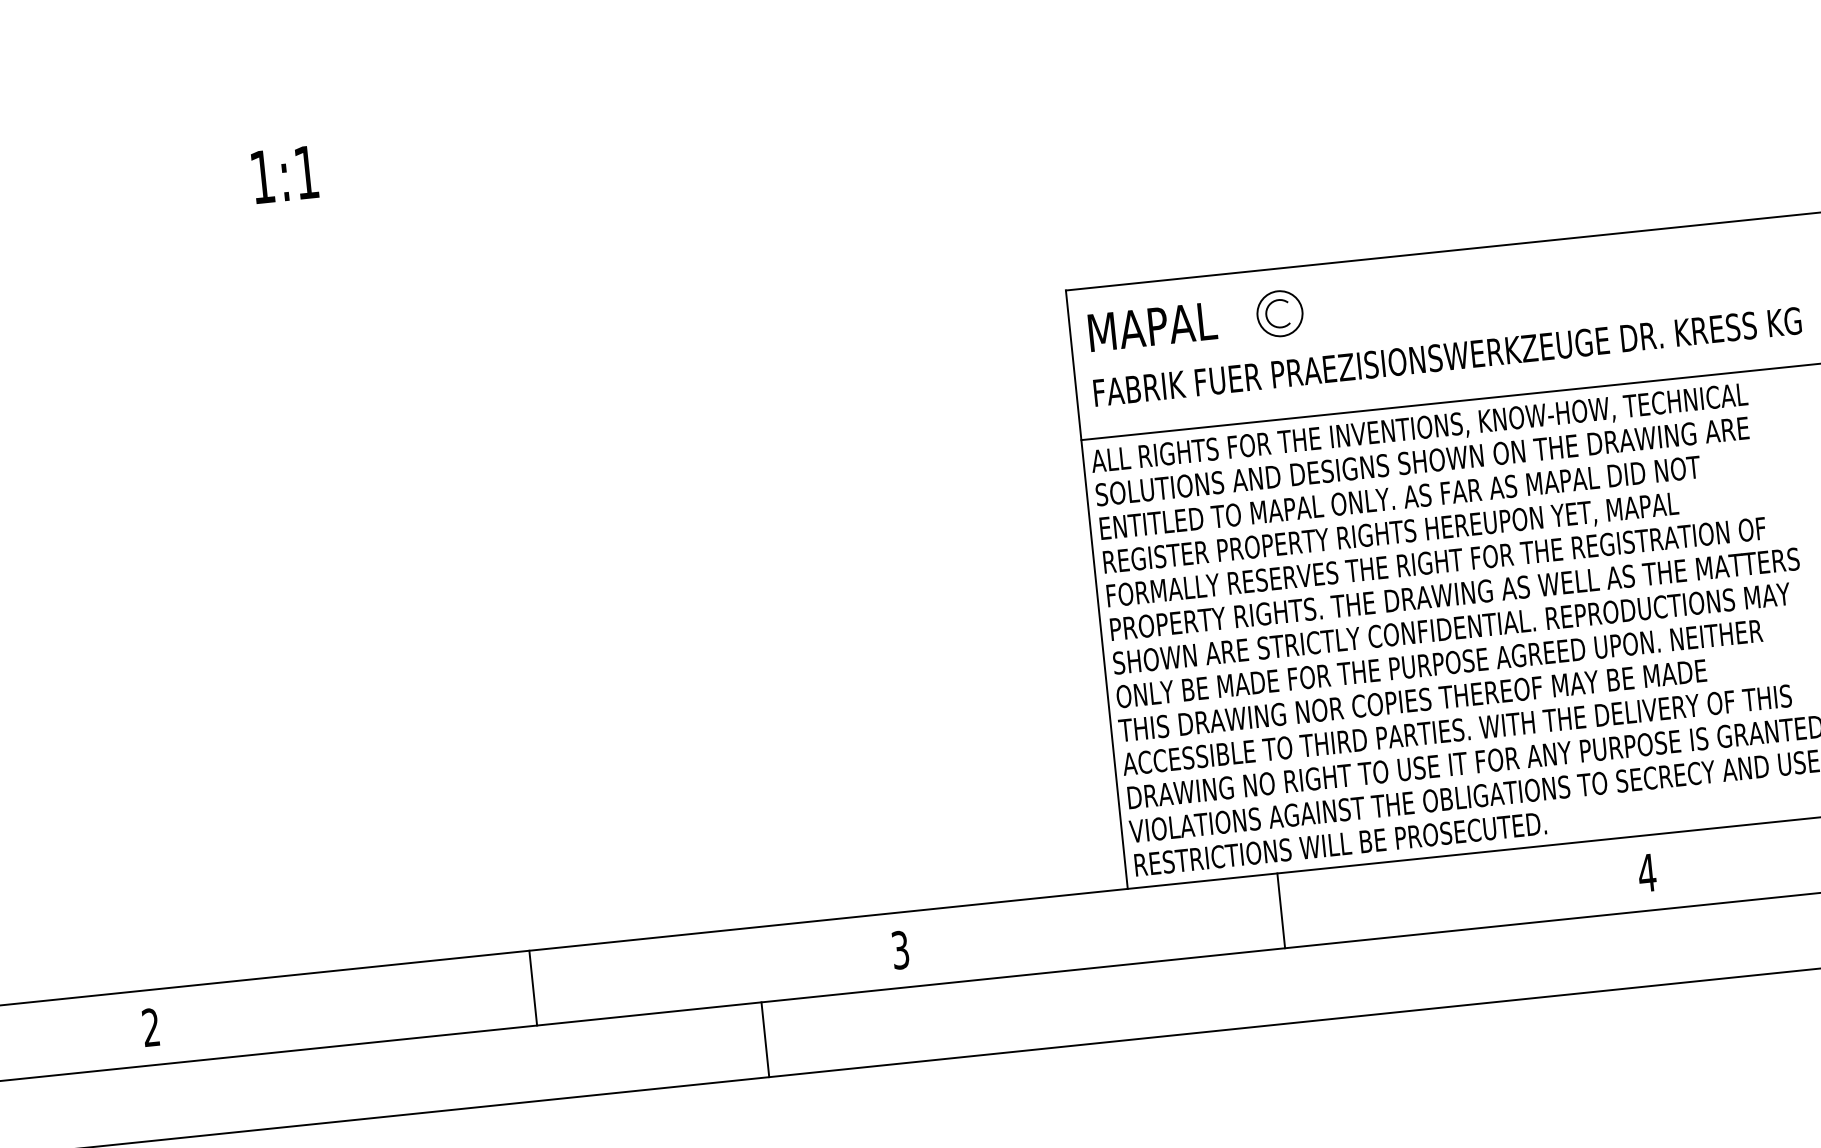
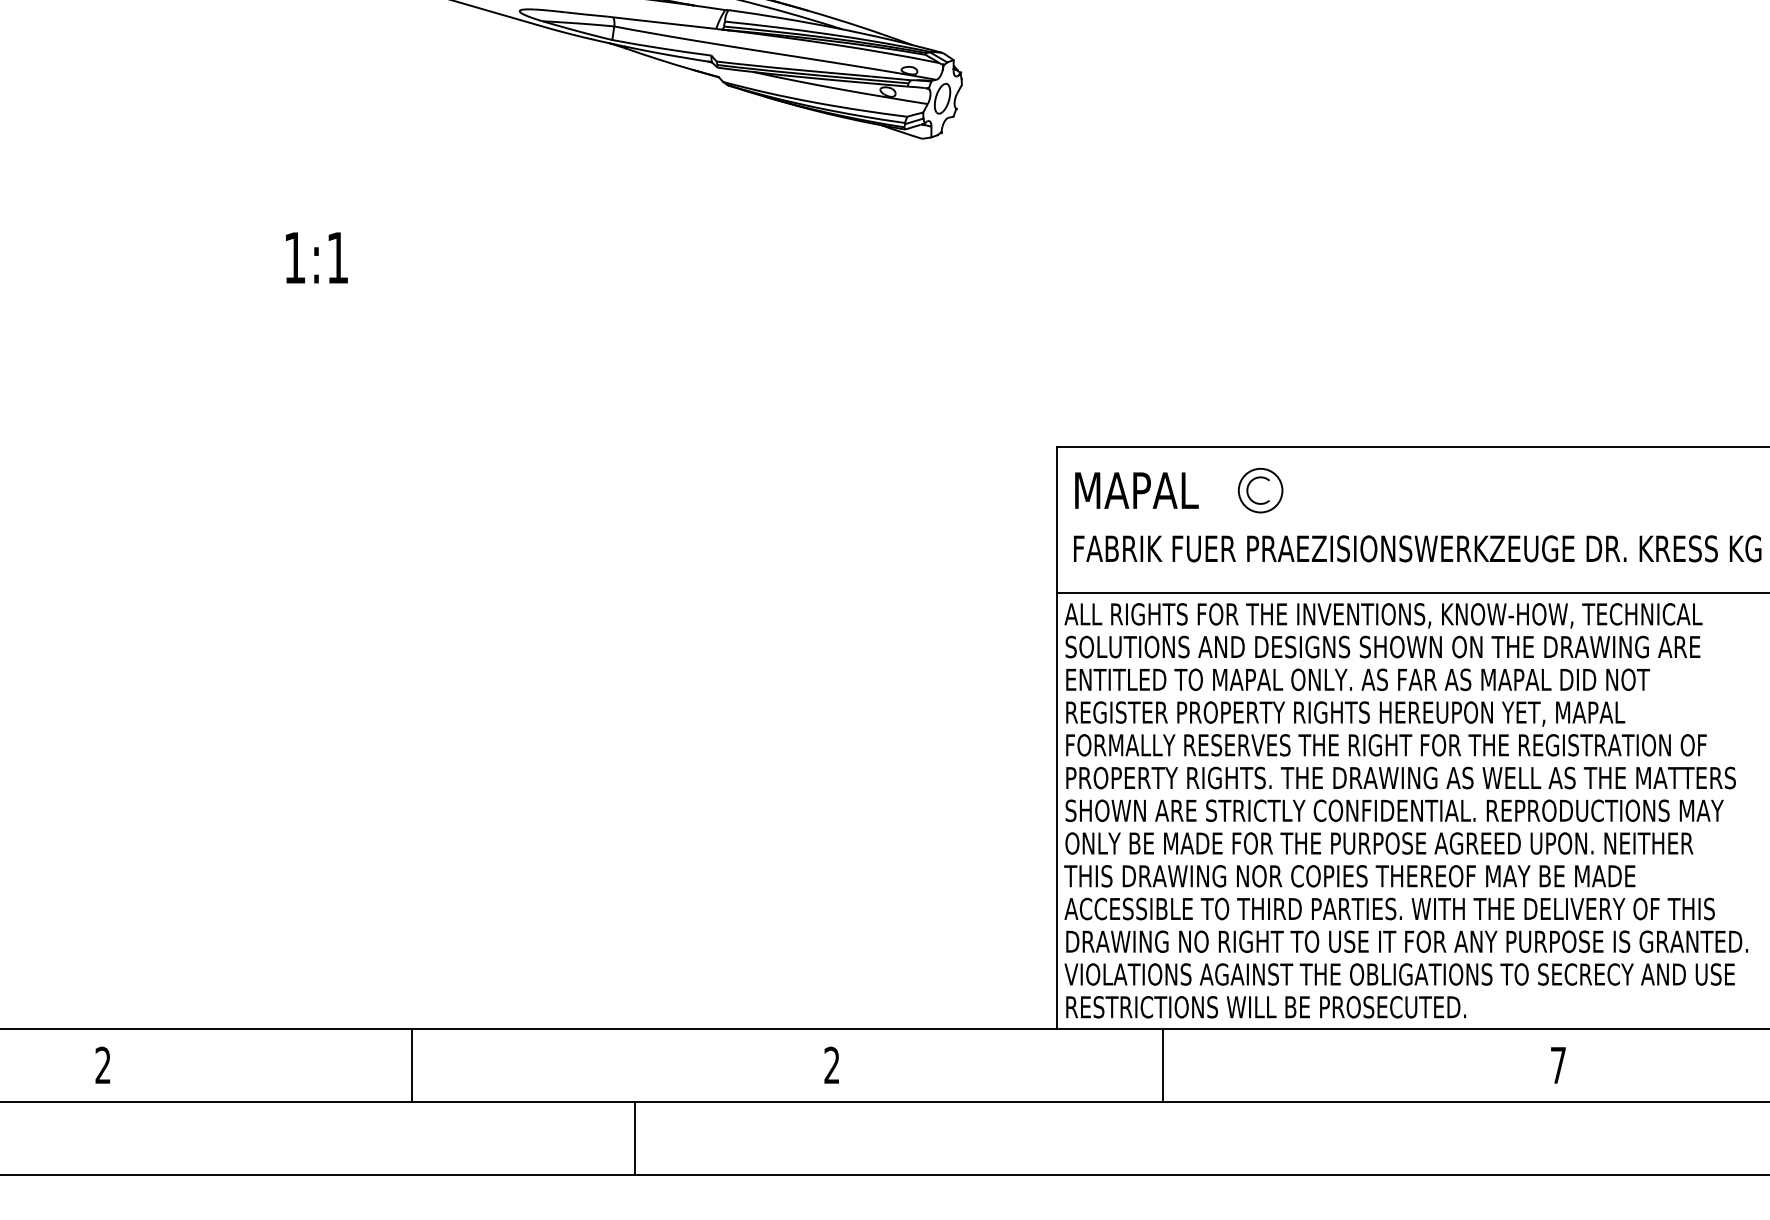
text: (1647, 873) -> (1558, 1065), 4 -> 7
line: (1281, 910) -> (1163, 1065), moved
text: (899, 950) -> (831, 1065), 3 -> 2
line: (532, 988) -> (411, 1065), moved
line: (765, 1038) -> (635, 1137), moved

